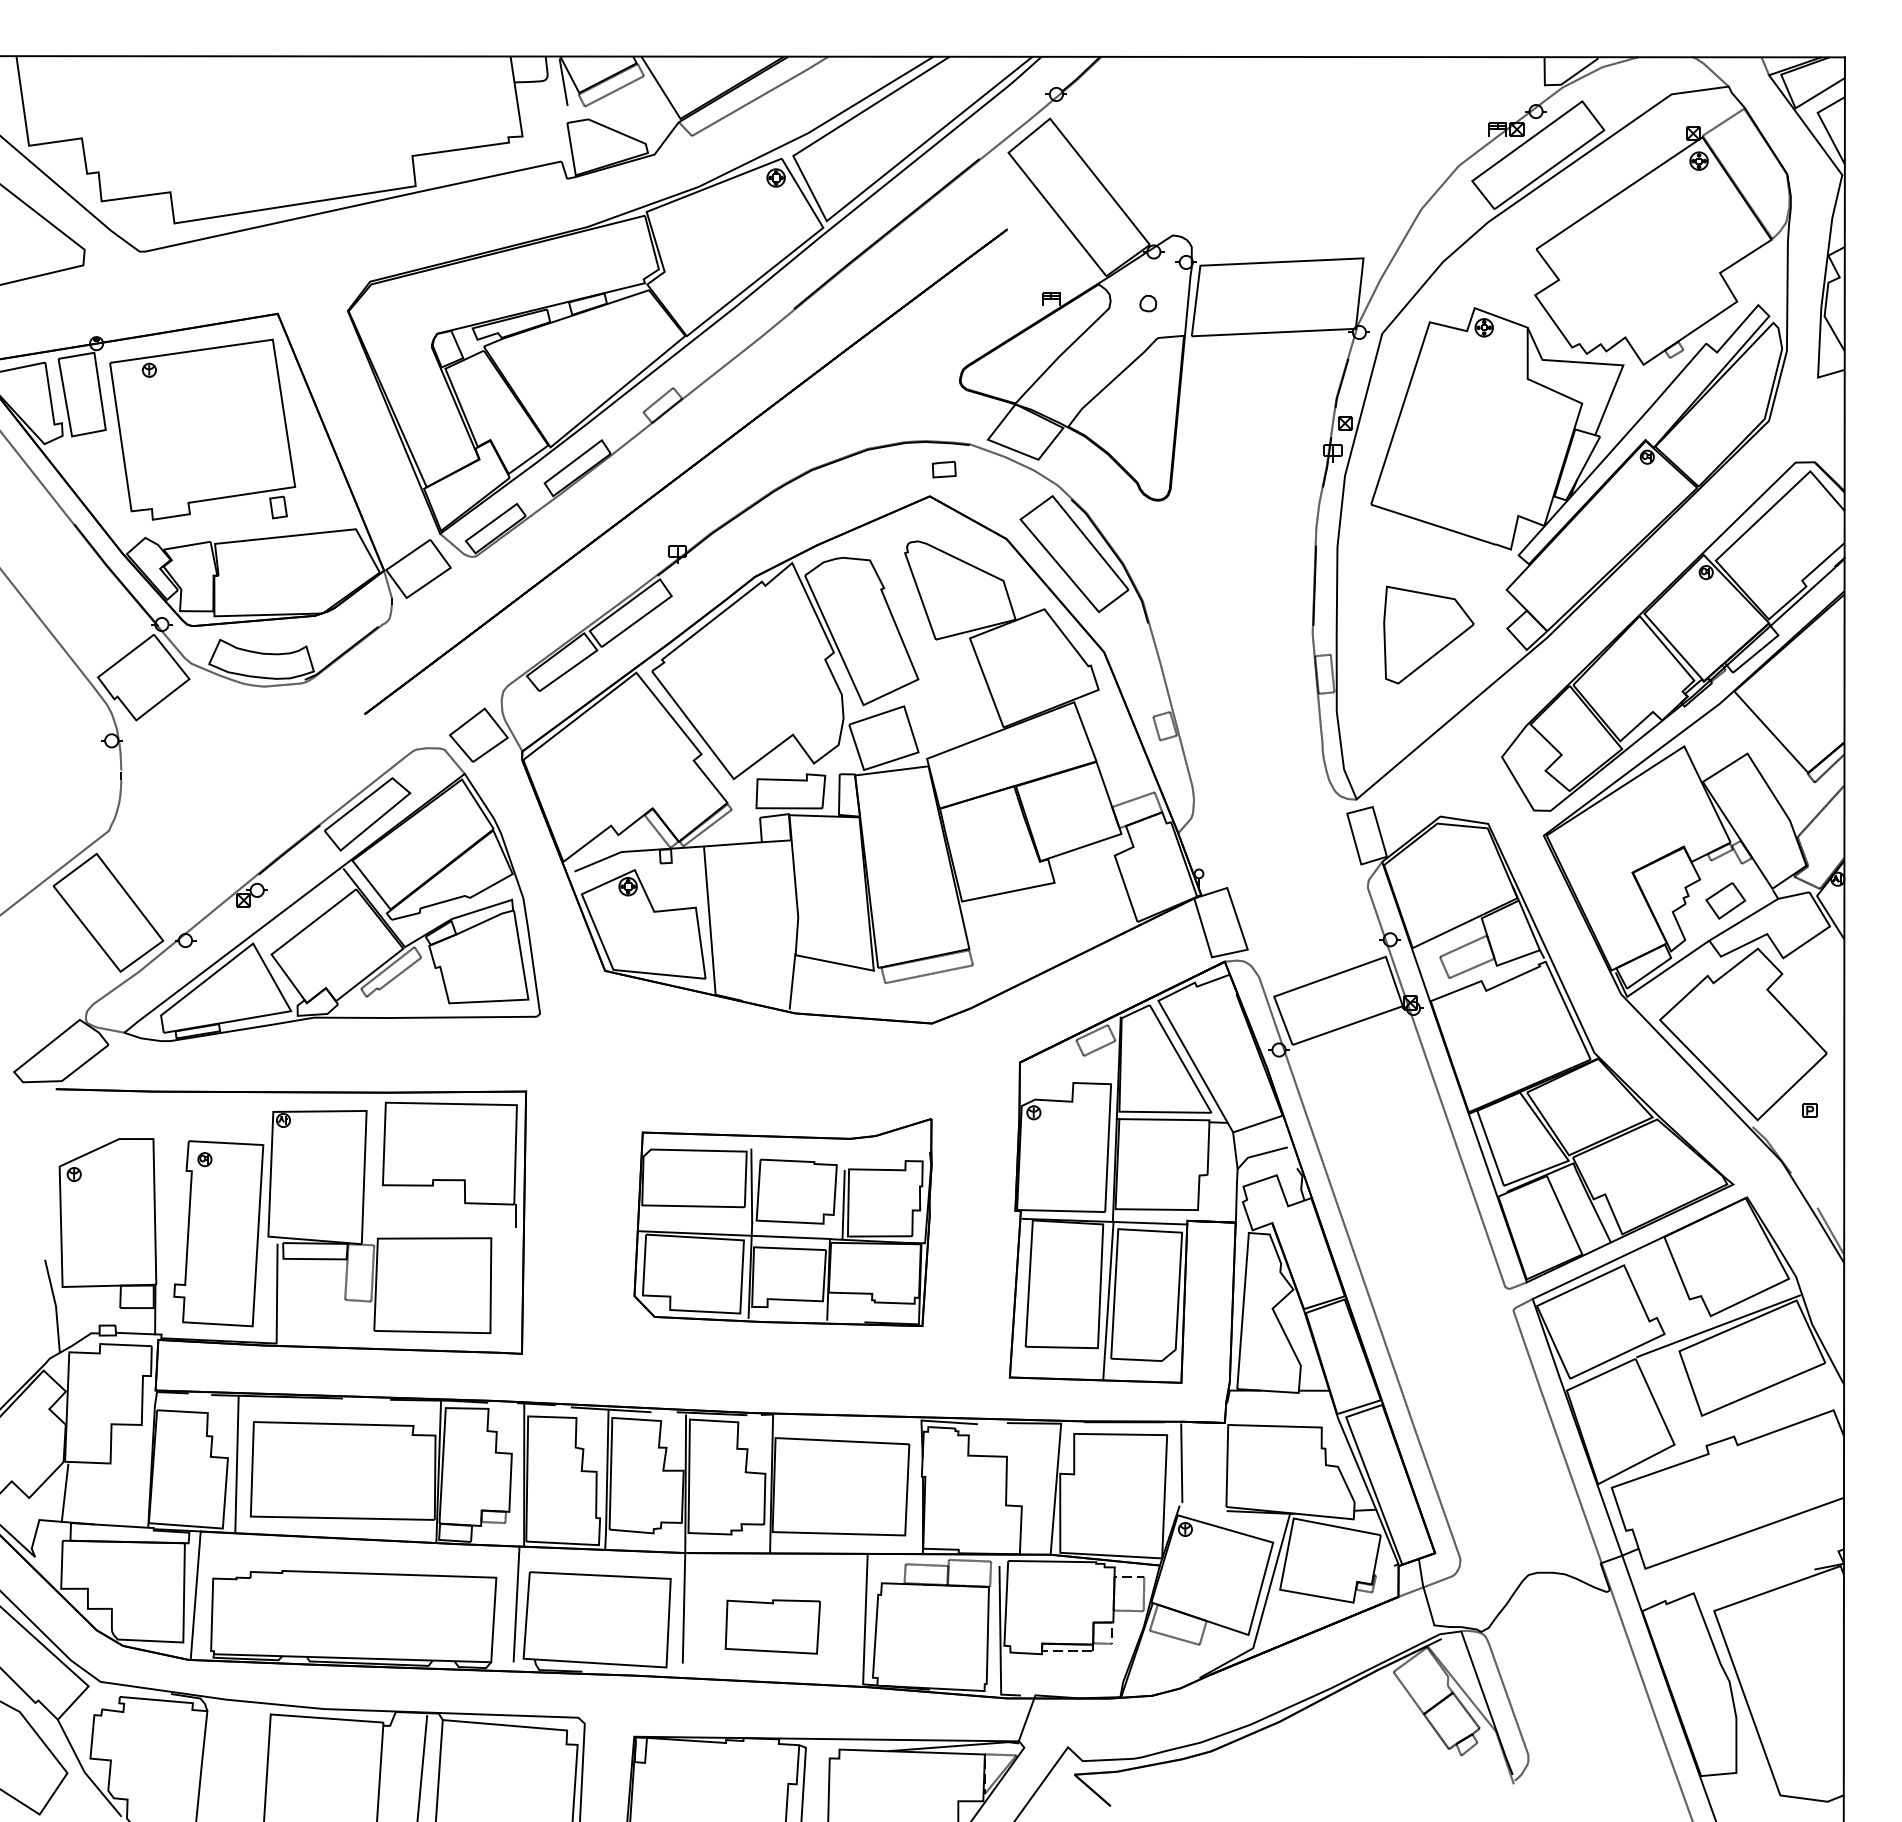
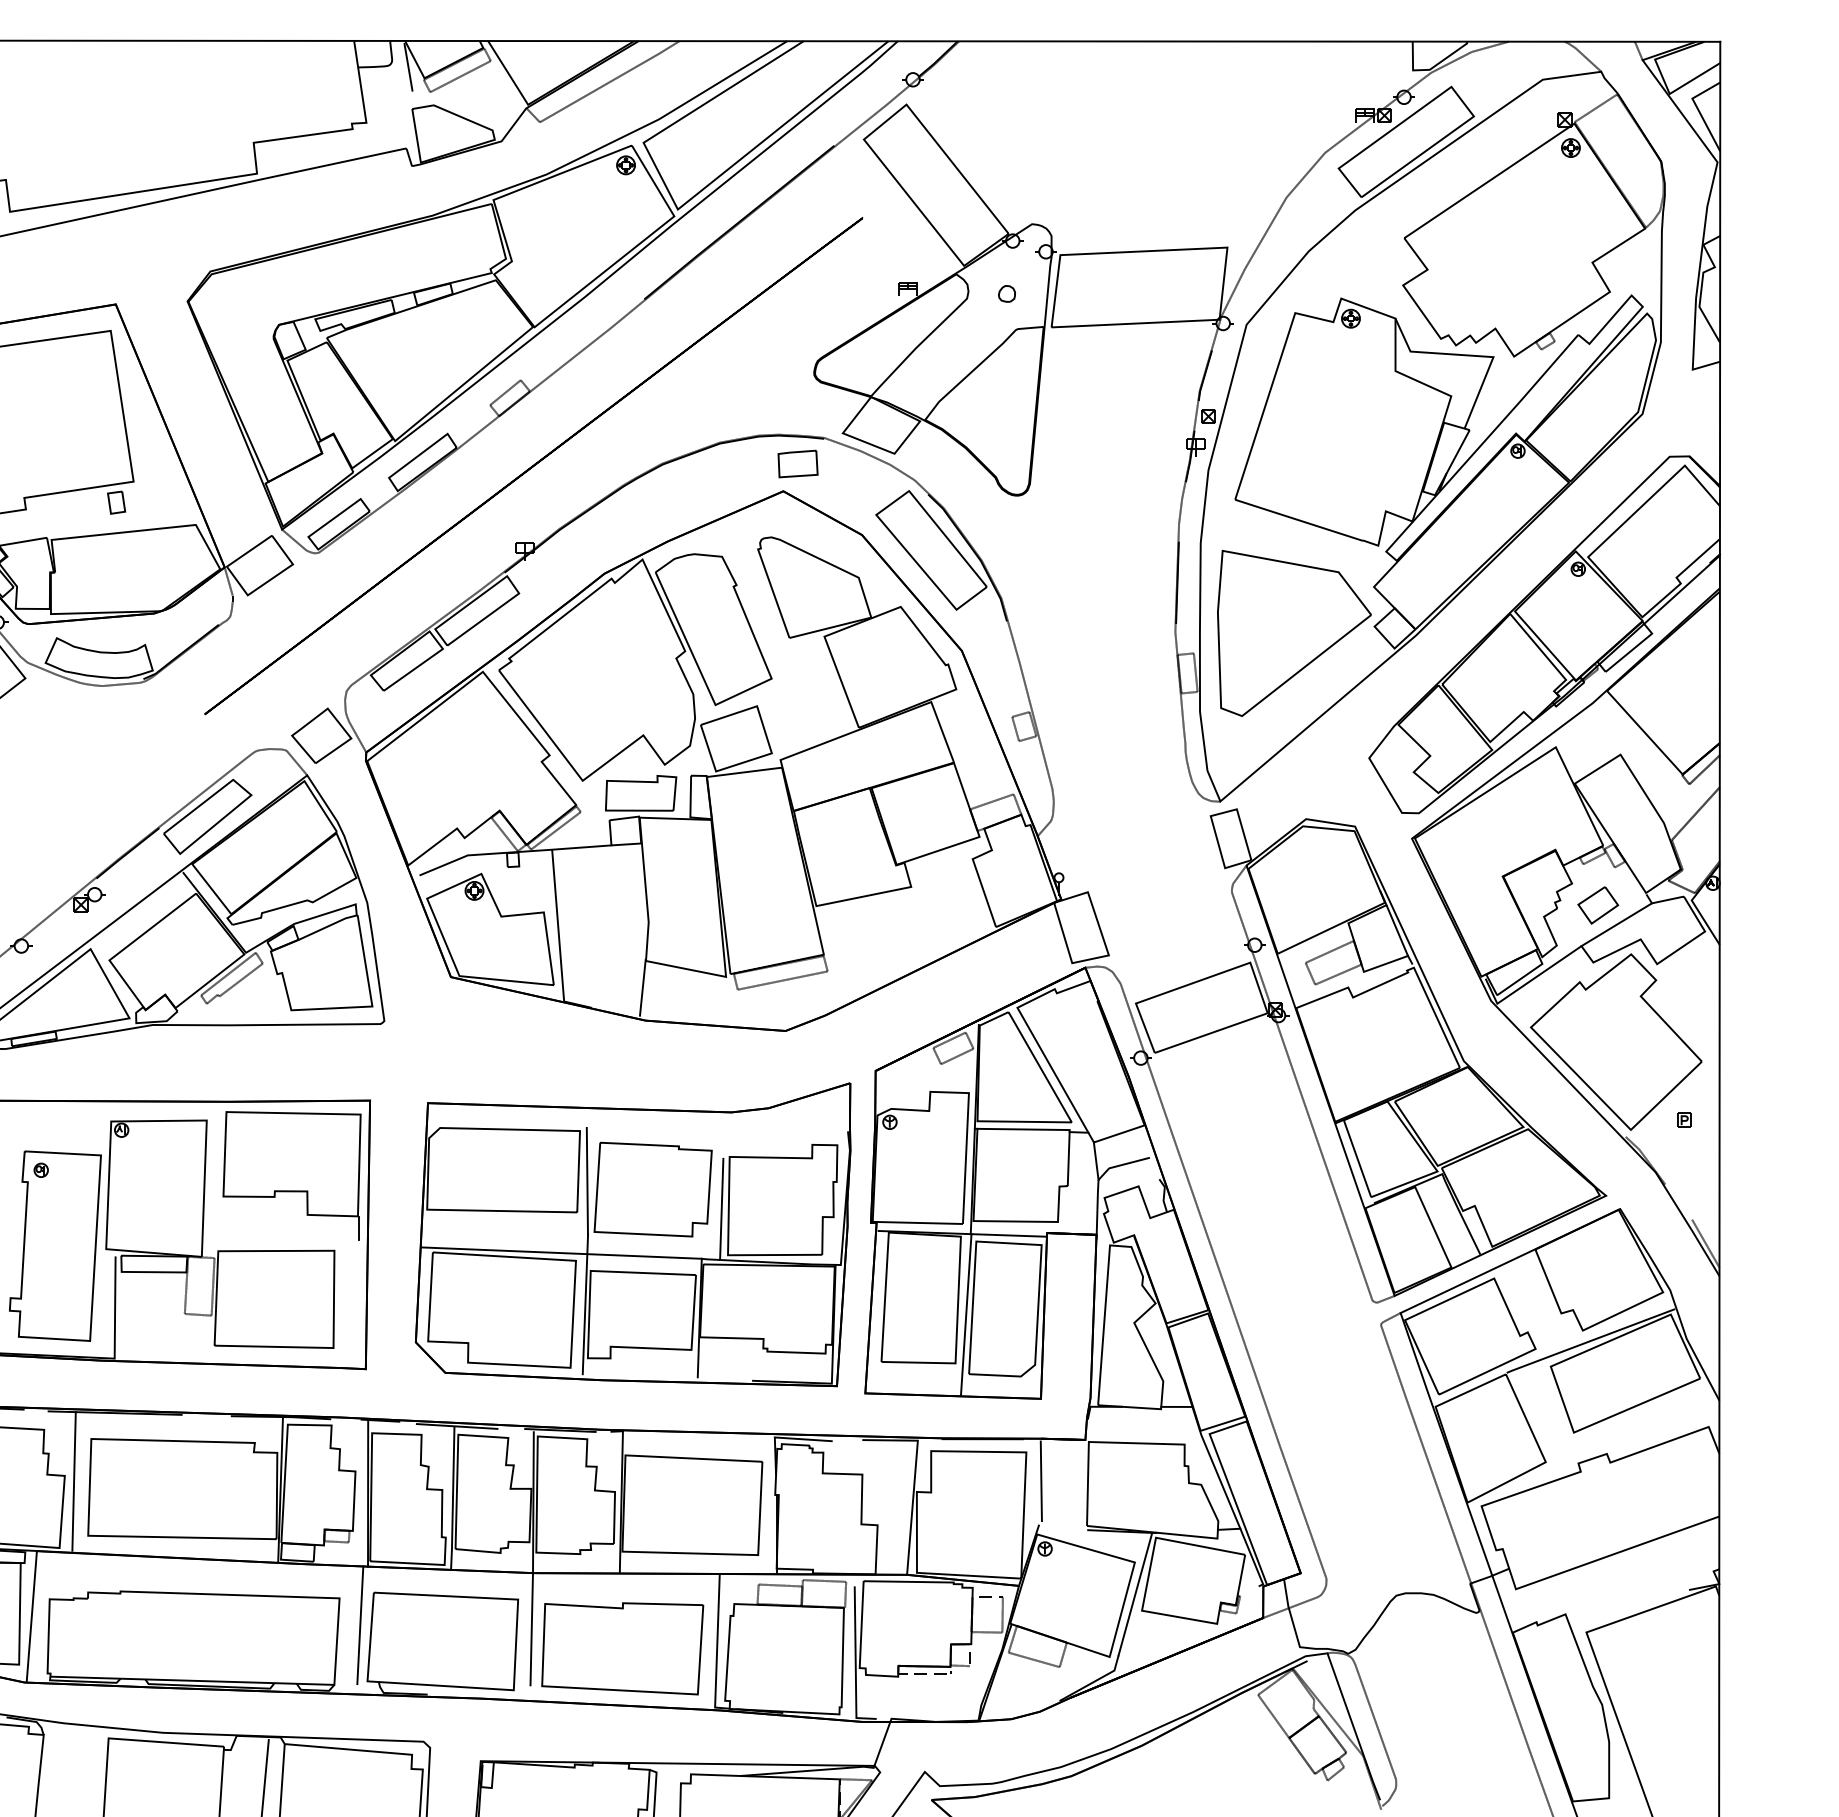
part: (944, 469) -> (798, 463), size x1.67
part: (1428, 634) -> (1293, 632), size x1.67
part: (782, 1222) -> (632, 1234), size x1.43
part: (772, 1626) -> (622, 1648), size x1.67

